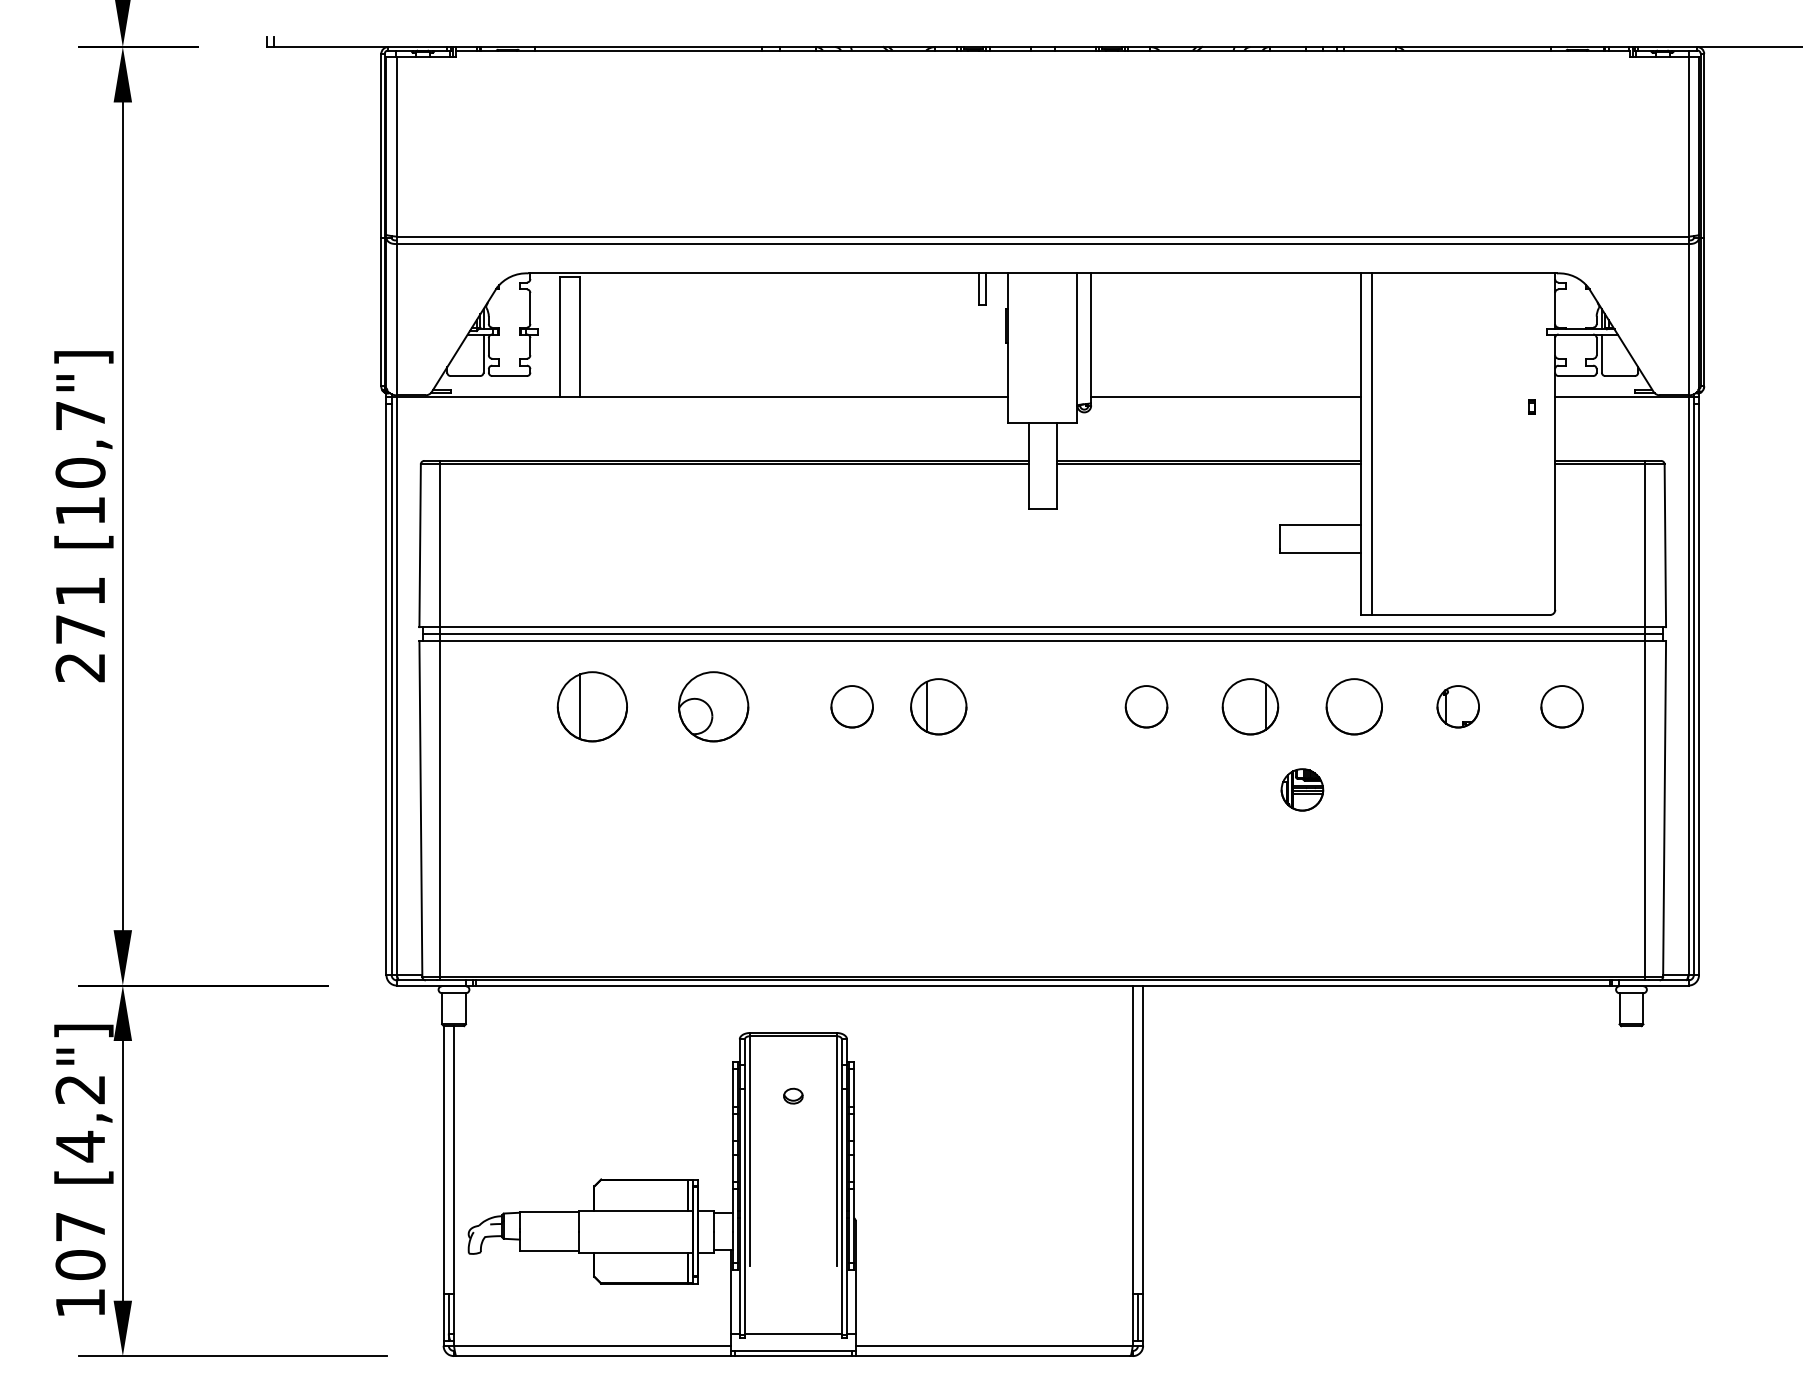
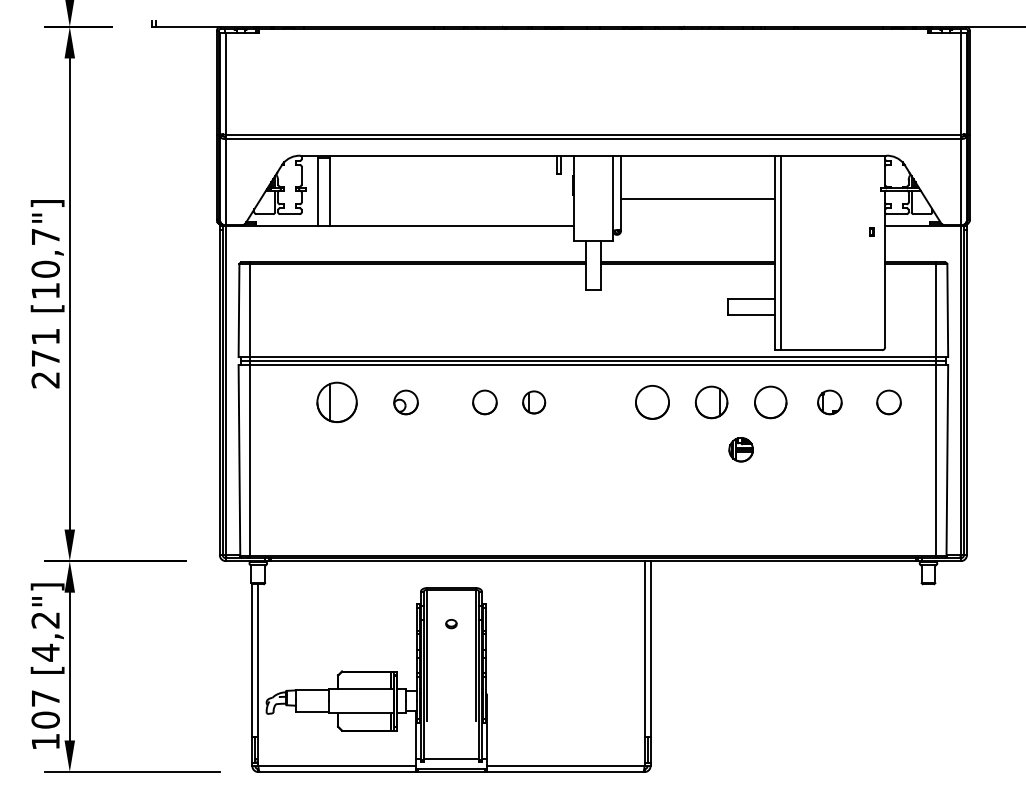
line: (1225, 397) -> (697, 199), moved
part: (712, 706) -> (405, 402), size x0.6
part: (937, 706) -> (533, 402), size x0.7
part: (1146, 706) -> (652, 402), size x1.4

